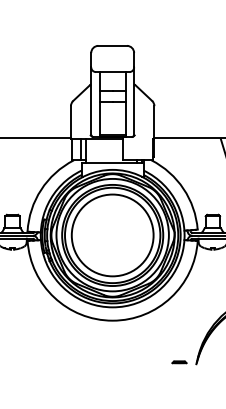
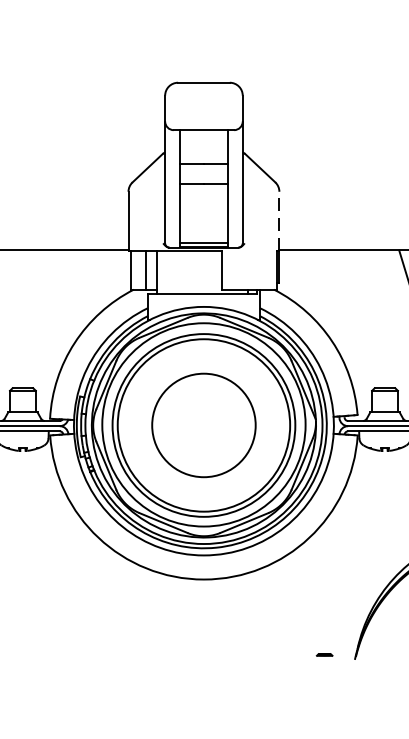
line: (154, 122) -> (279, 221), solid -> dashed
circle: (112, 235) -> (203, 425), size x0.7
part: (179, 362) -> (324, 655), size x0.6

